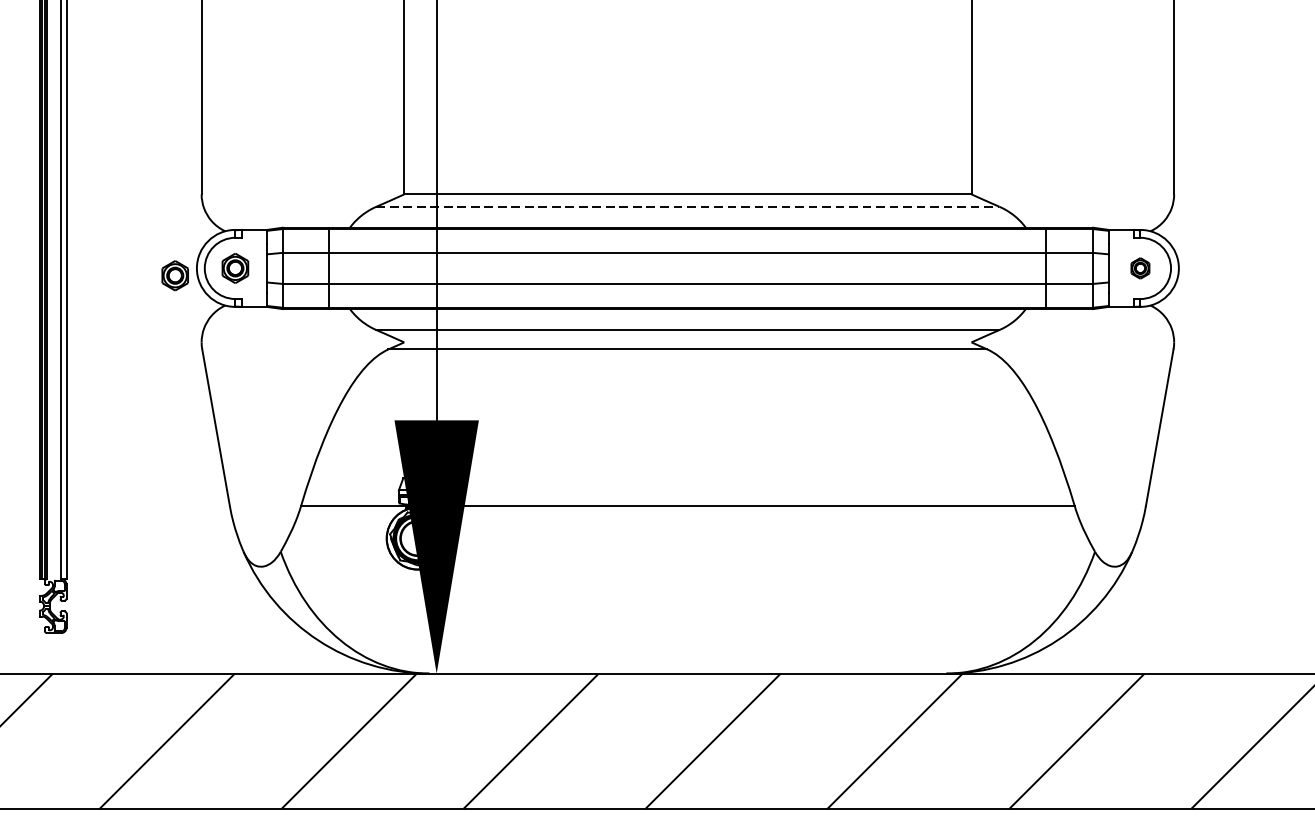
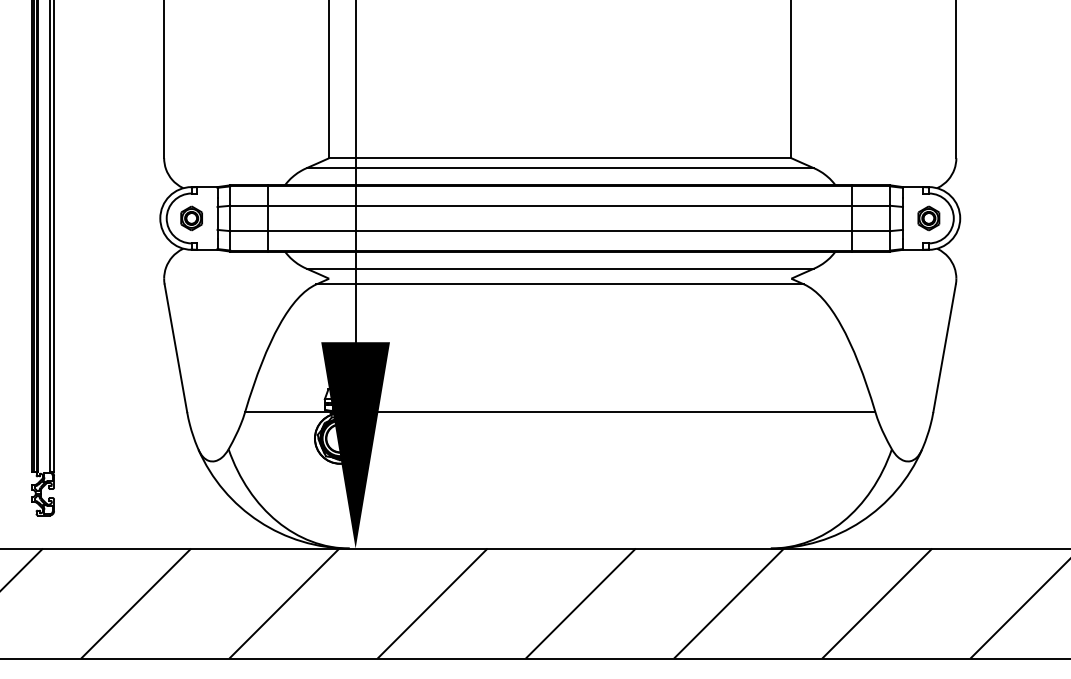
line: (688, 207) -> (560, 168), dashed -> solid
part: (1139, 268) -> (928, 218), size x1.43
part: (175, 275) -> (142, 224), removed

